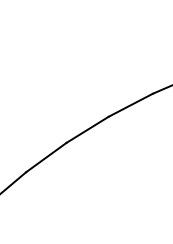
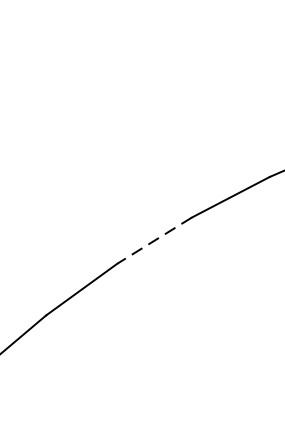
line: (87, 129) -> (154, 240), solid -> dashed

